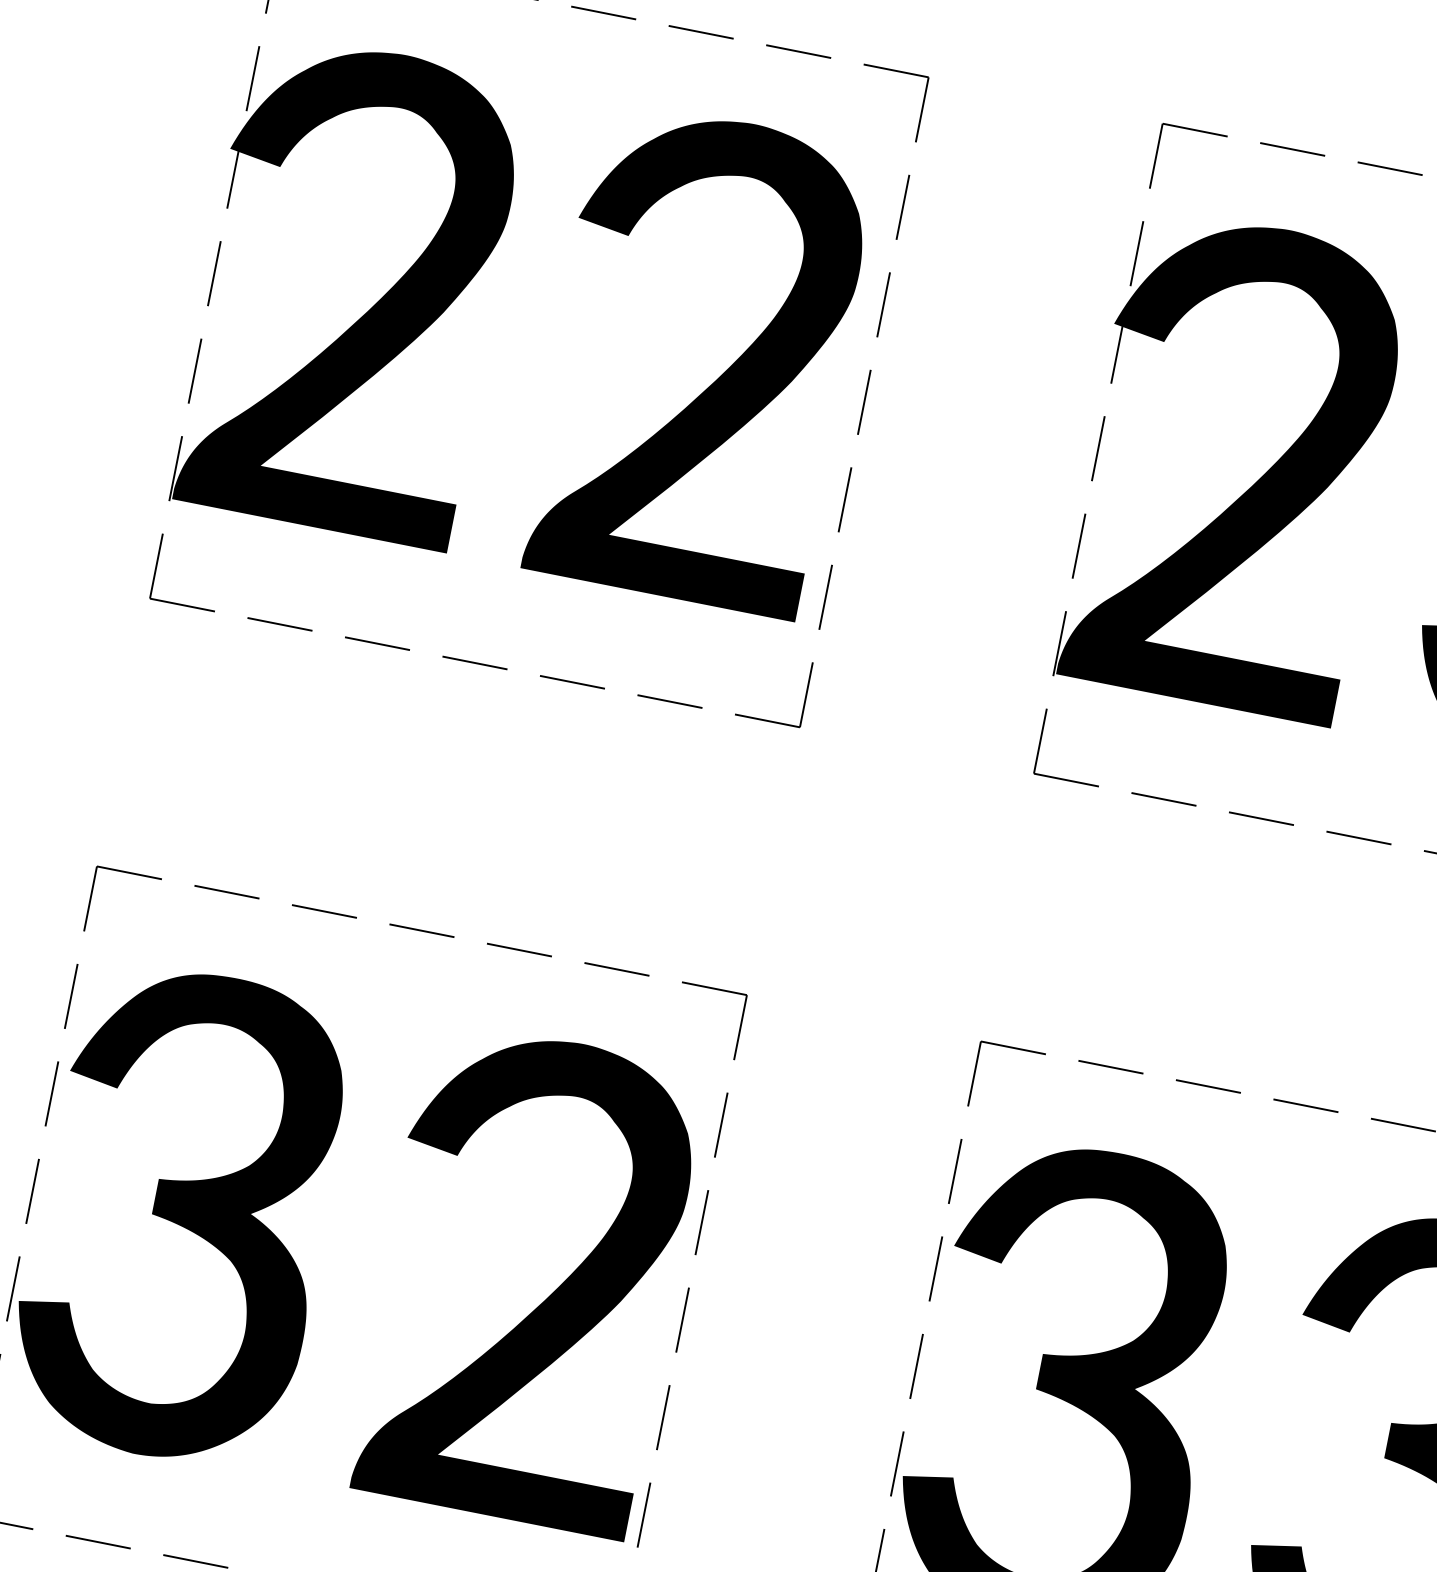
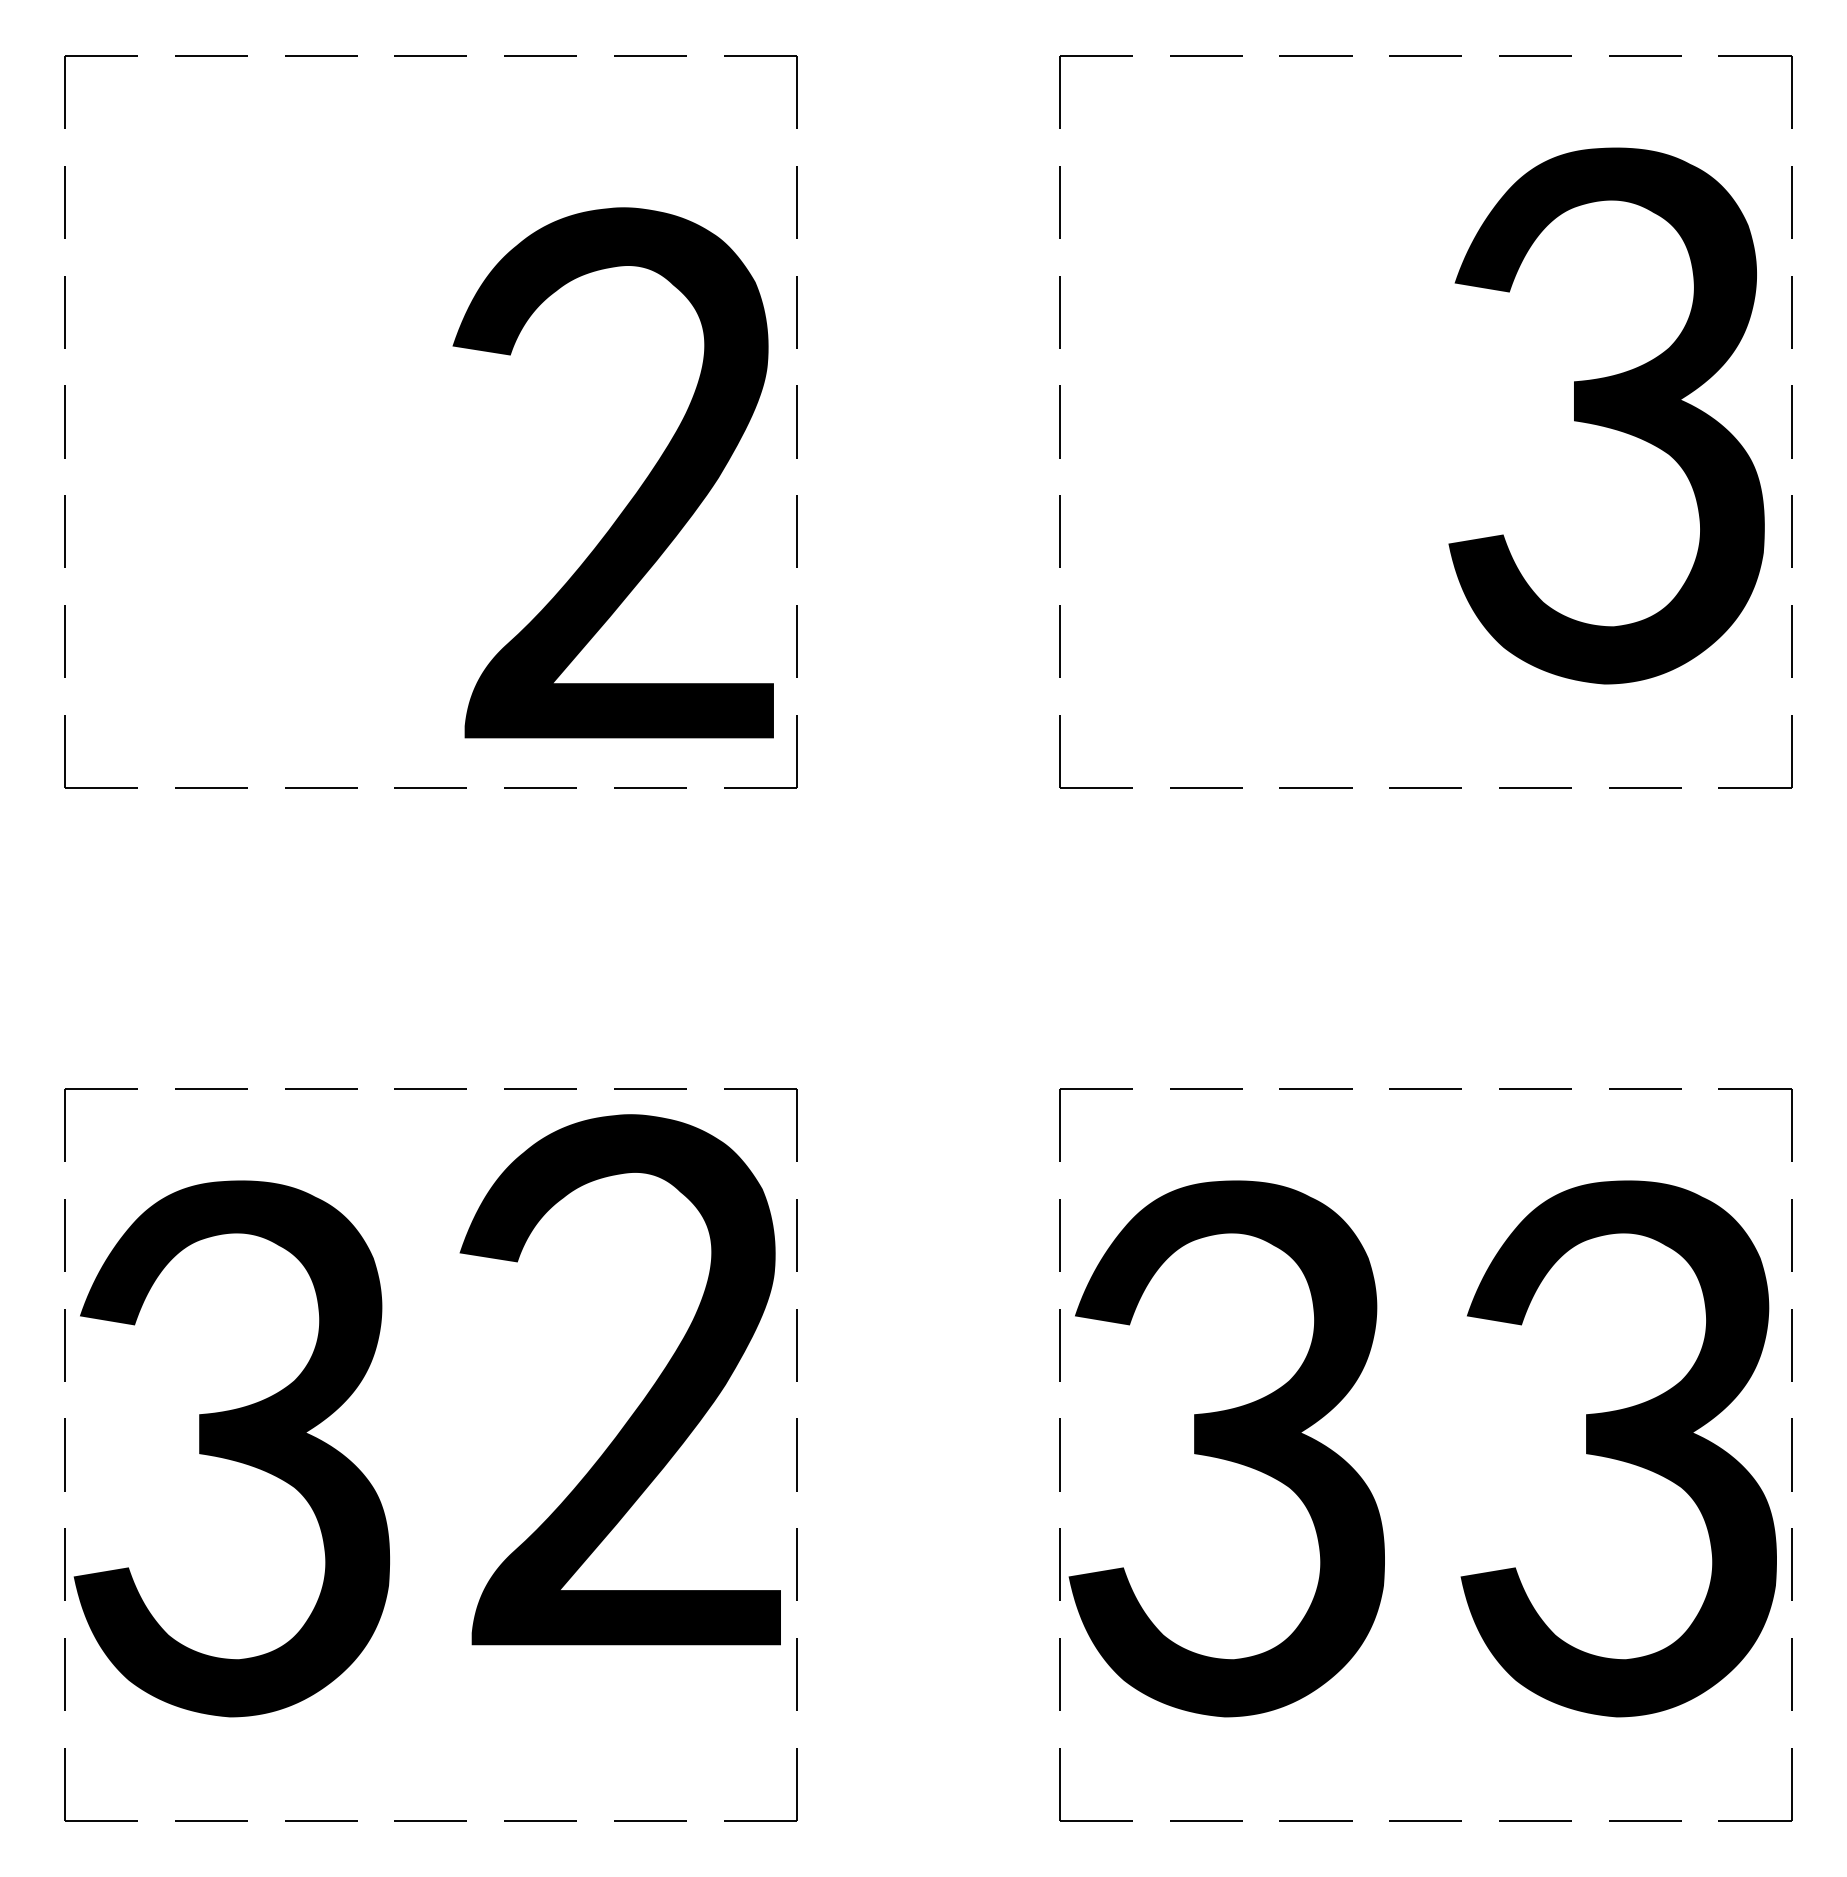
fill: (350, 288) -> (215, 409), removed
part: (717, 378) -> (637, 490), moved
fill: (1234, 464) -> (1210, 409), removed
part: (546, 1298) -> (644, 1397), moved

